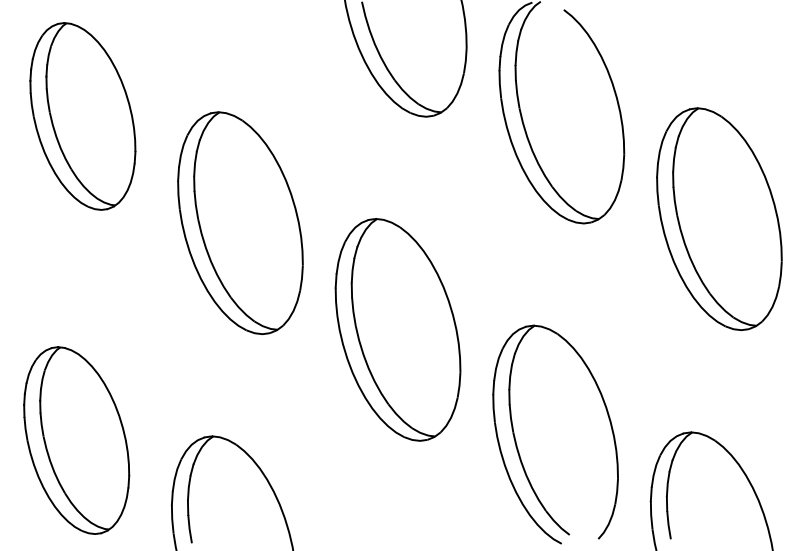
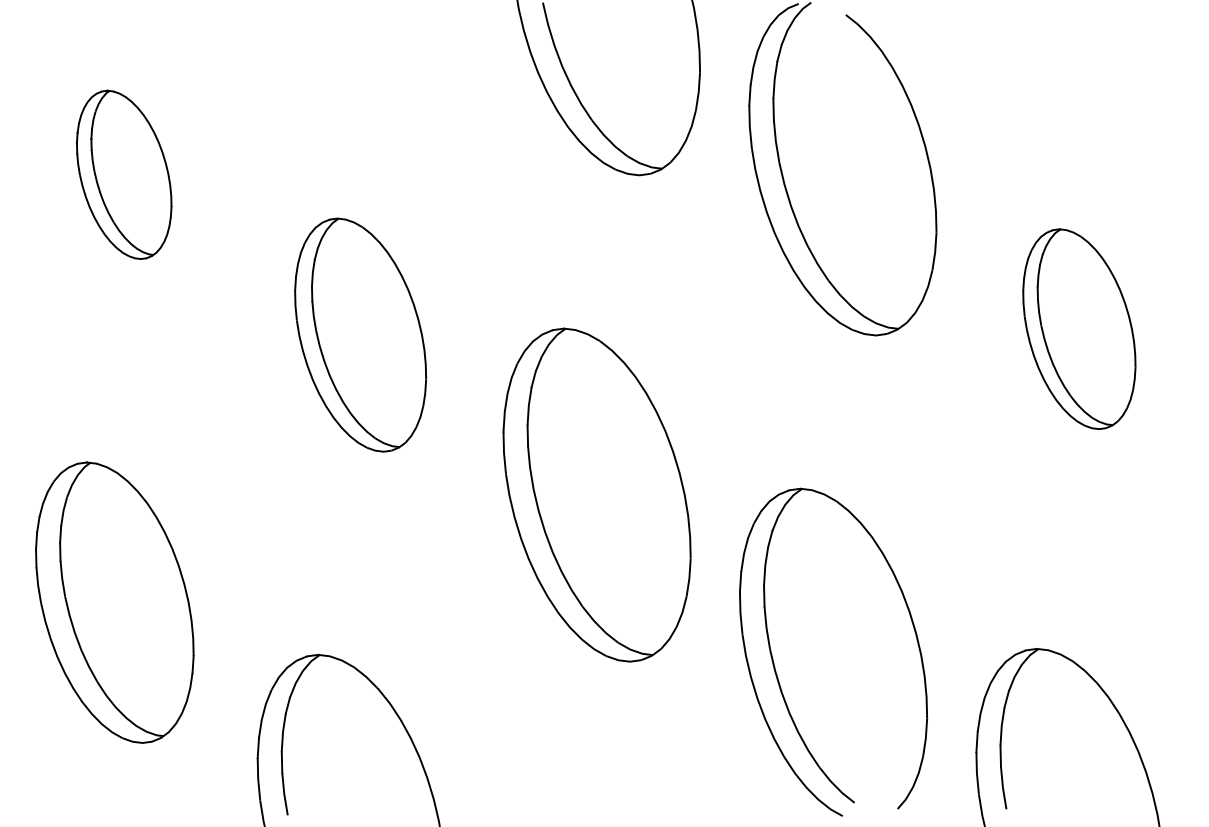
part: (82, 116) -> (123, 174), size x0.6
part: (719, 219) -> (1079, 329), size x0.6
part: (240, 223) -> (360, 335), size x0.7
part: (76, 440) -> (114, 602), moved

